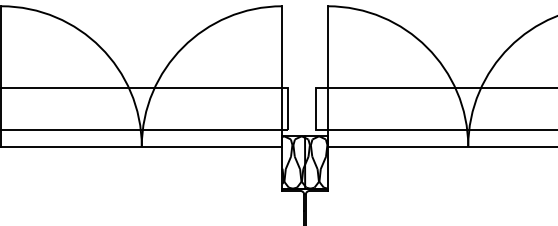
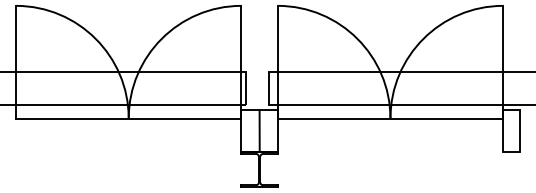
hatch: (304, 162) -> (259, 131), removed

